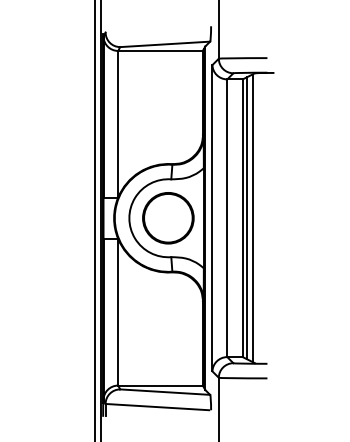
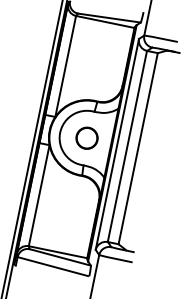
circle: (168, 218) -> (87, 138), size x0.6
line: (247, 218) -> (141, 149), removed
line: (252, 218) -> (144, 150), removed

